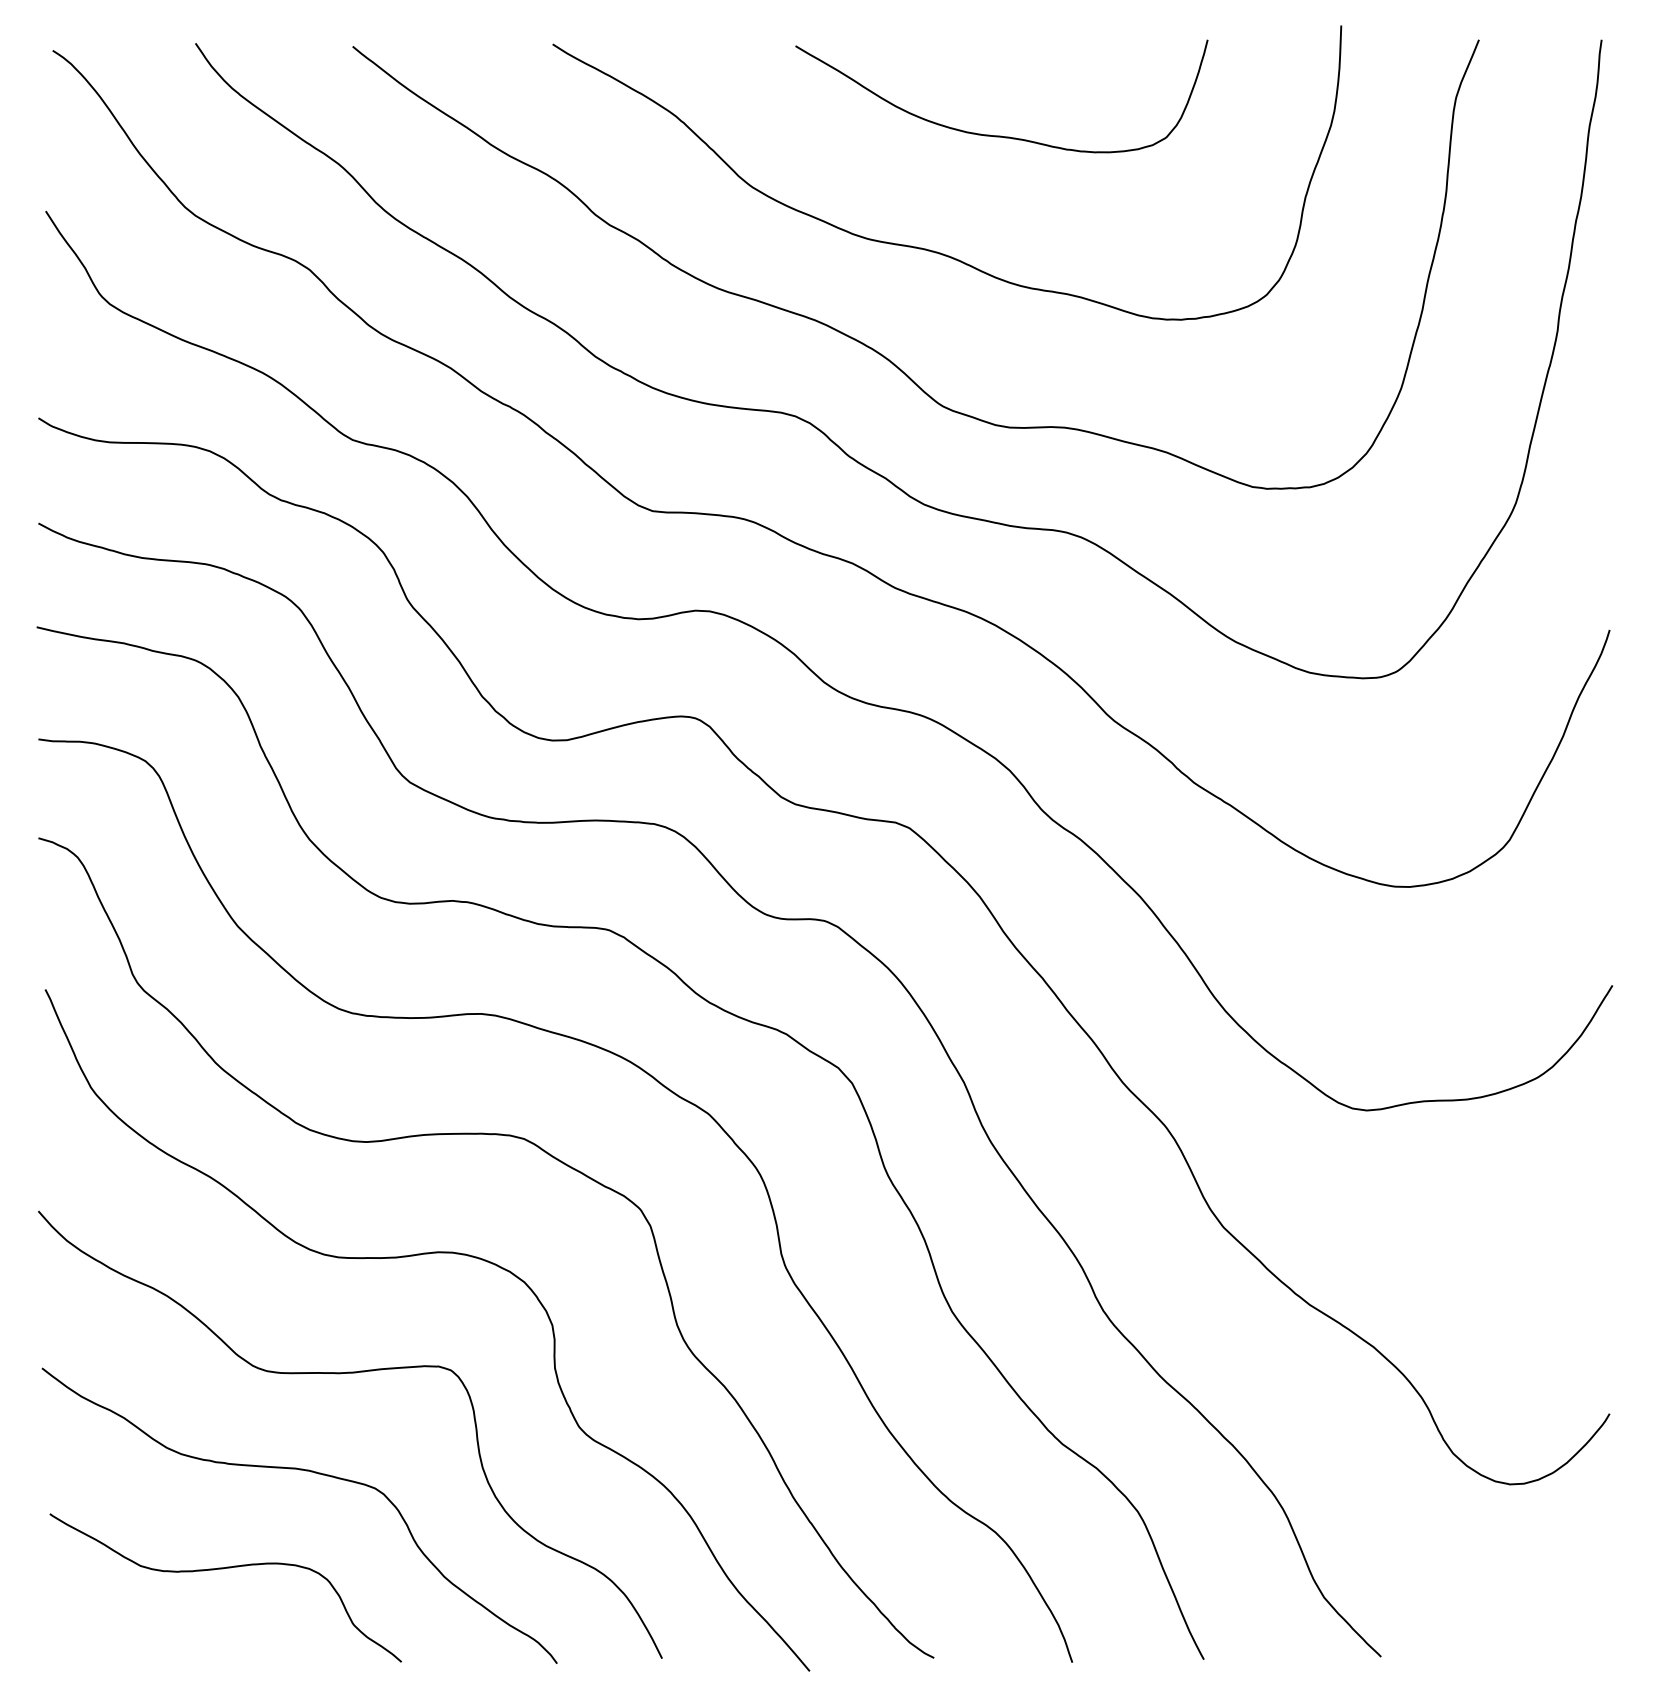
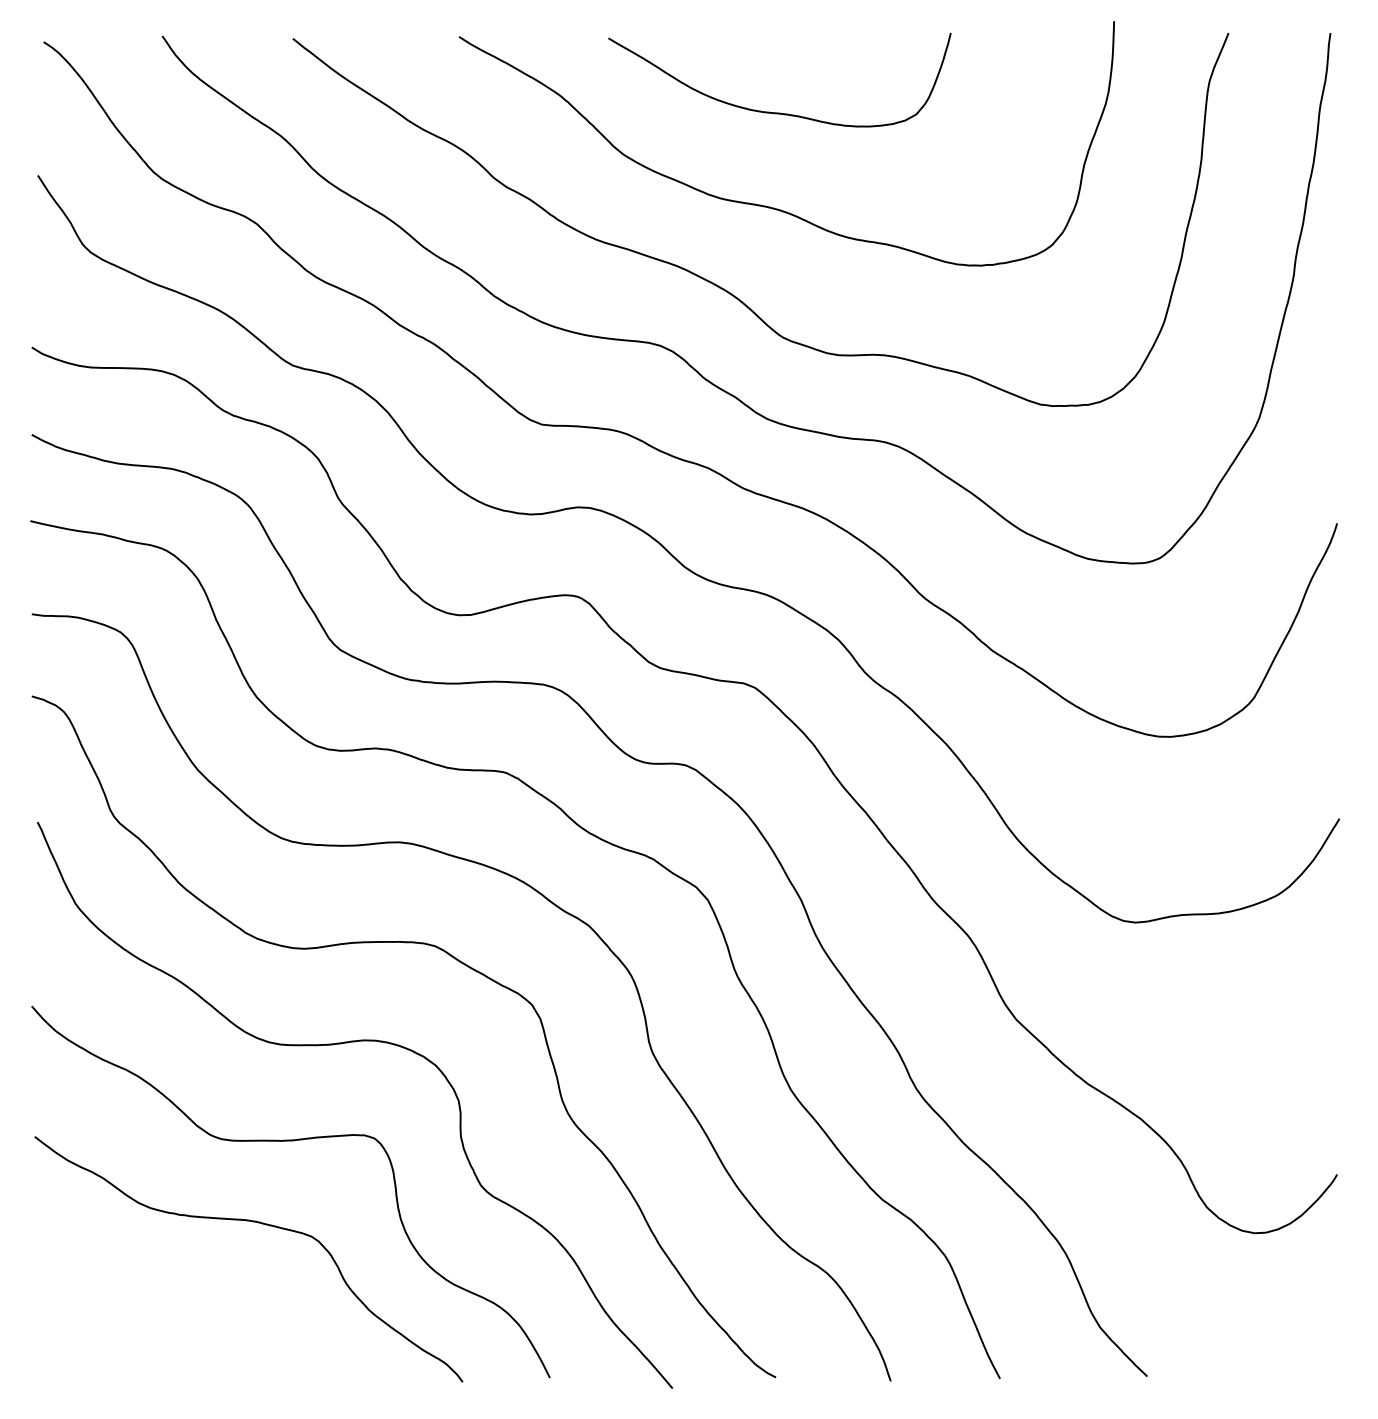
curve: (1001, 135) -> (779, 112), moved
curve: (223, 1569) -> (185, 1303), removed

